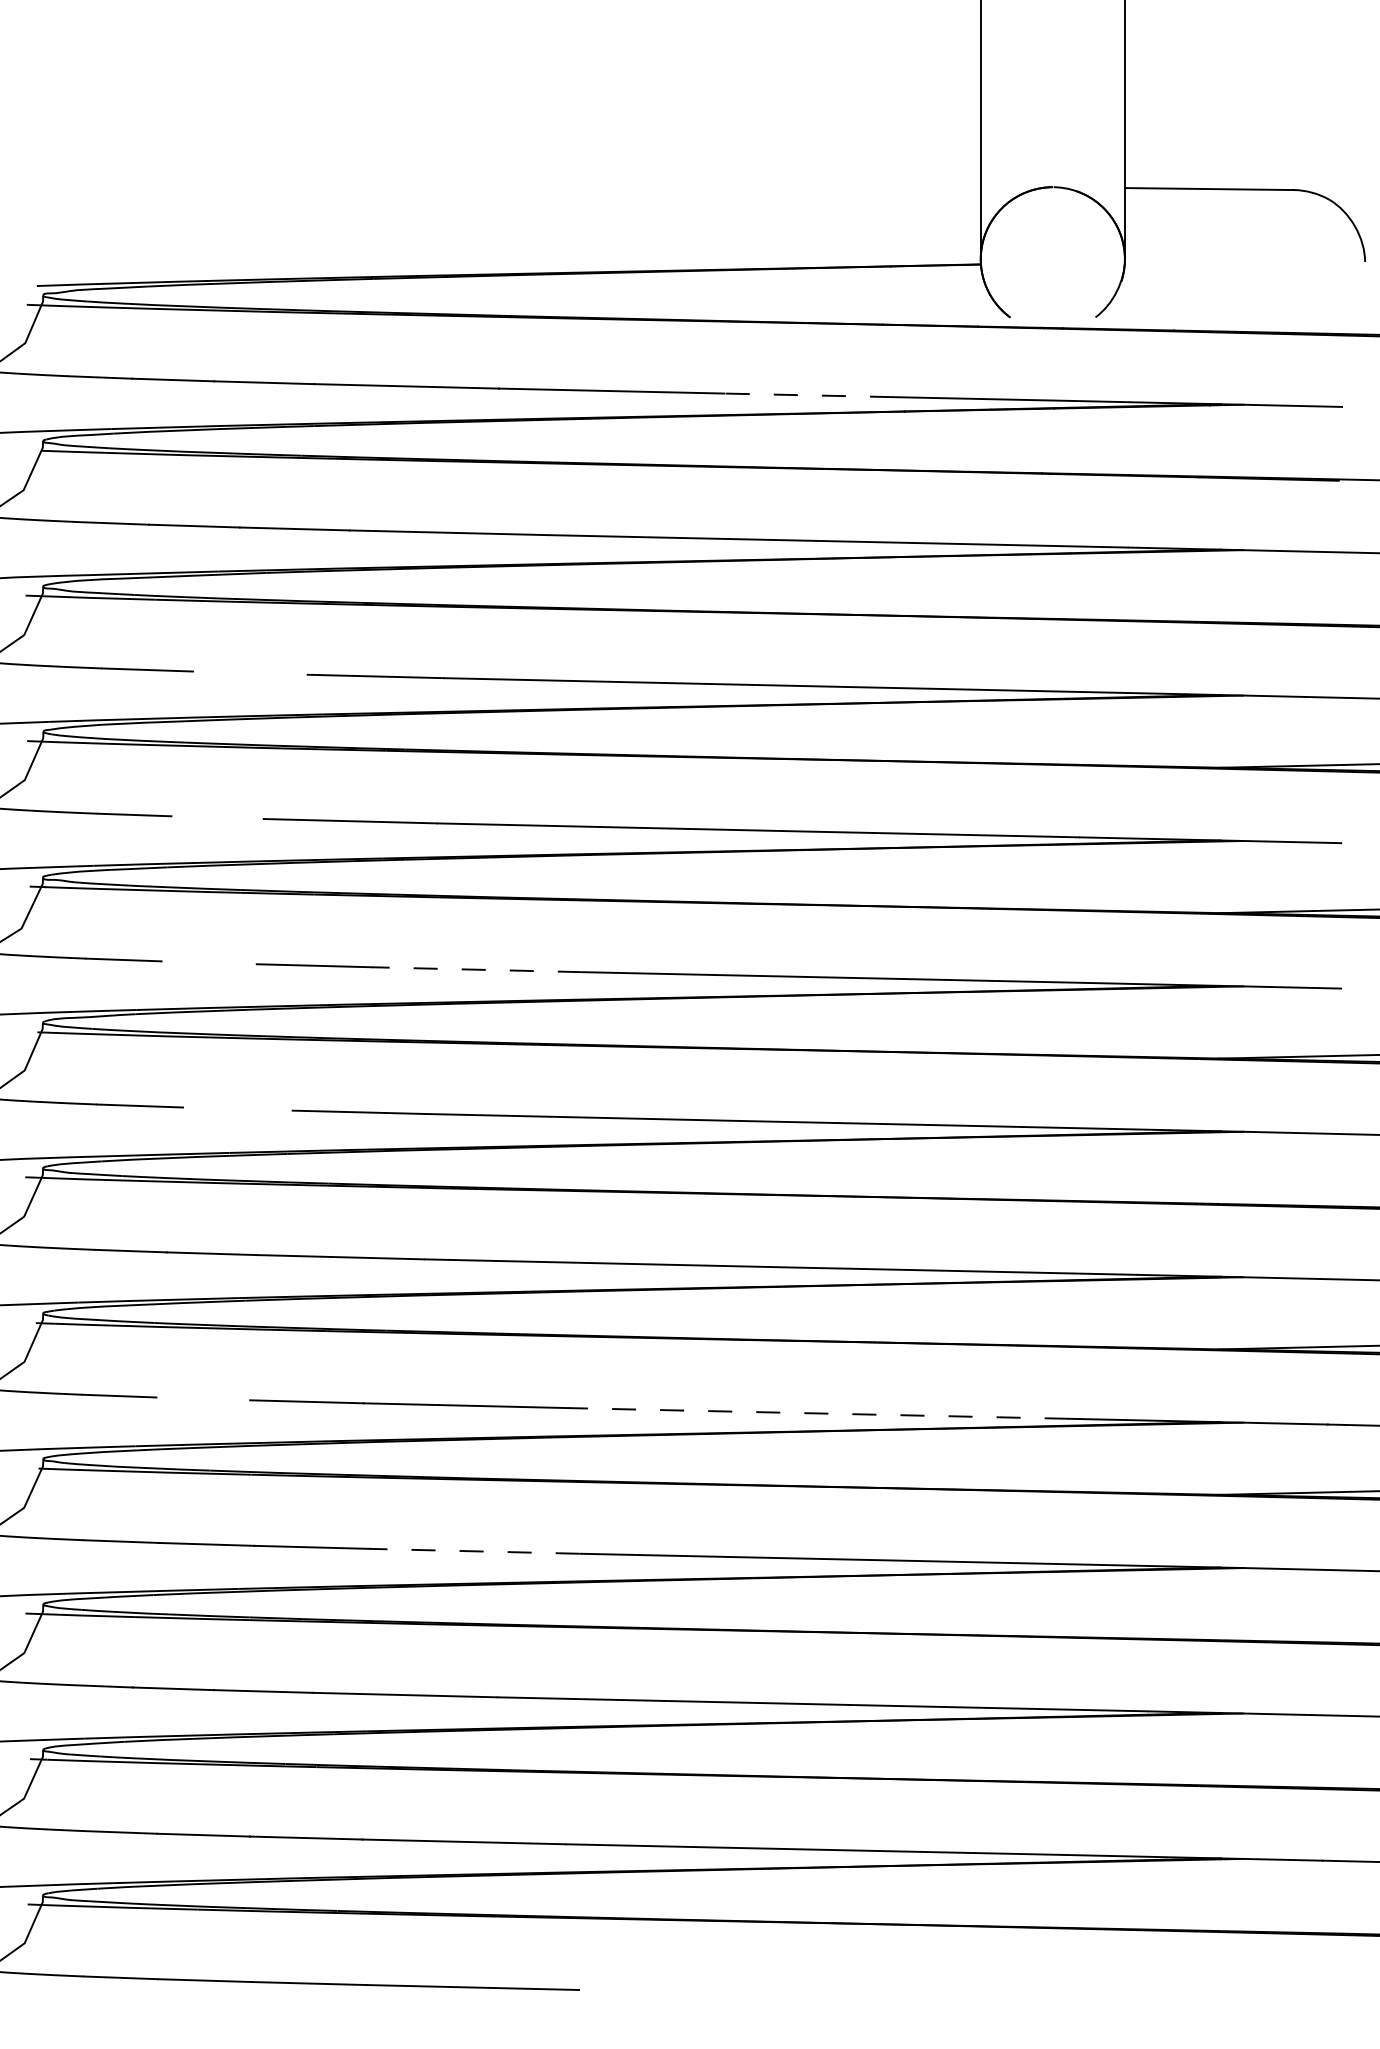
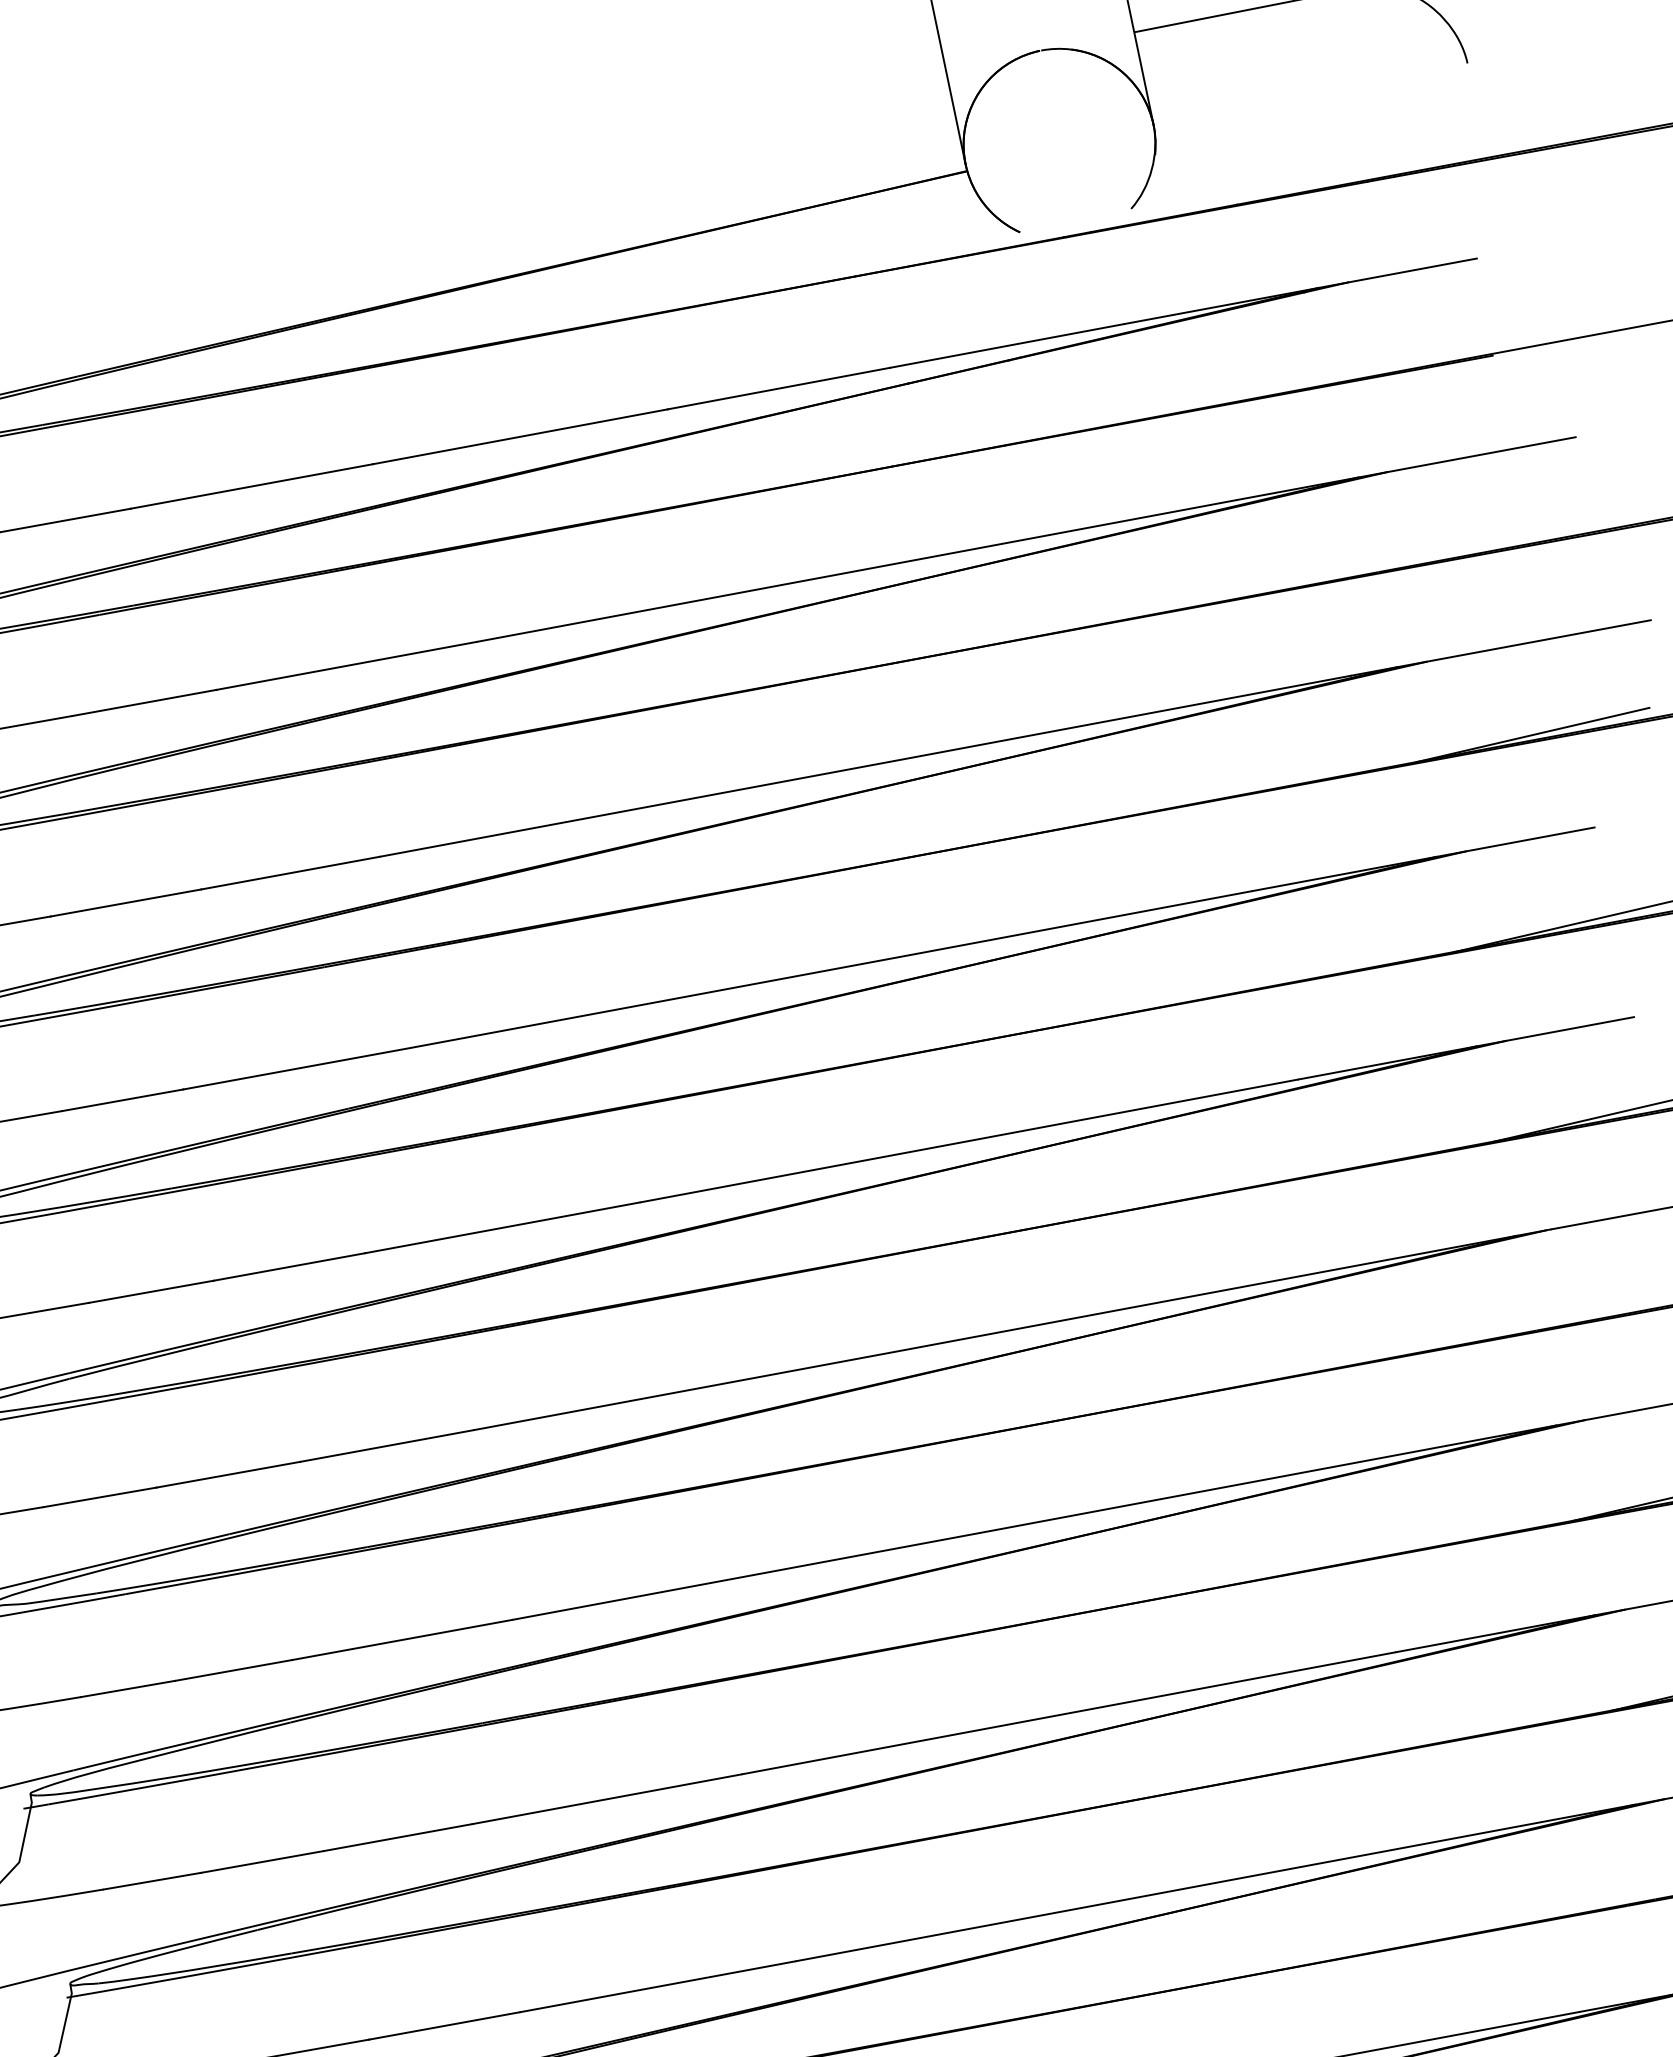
line: (809, 395) -> (779, 388), dashed -> solid
line: (249, 672) -> (124, 902), added
line: (217, 817) -> (122, 1100), added
line: (208, 962) -> (150, 1291), added
line: (477, 969) -> (502, 1227), dashed -> solid
line: (237, 1108) -> (227, 1474), added
line: (203, 1398) -> (262, 1861), added
line: (819, 1413) -> (1069, 1713), dashed -> solid
line: (474, 1551) -> (657, 1987), dashed -> solid

